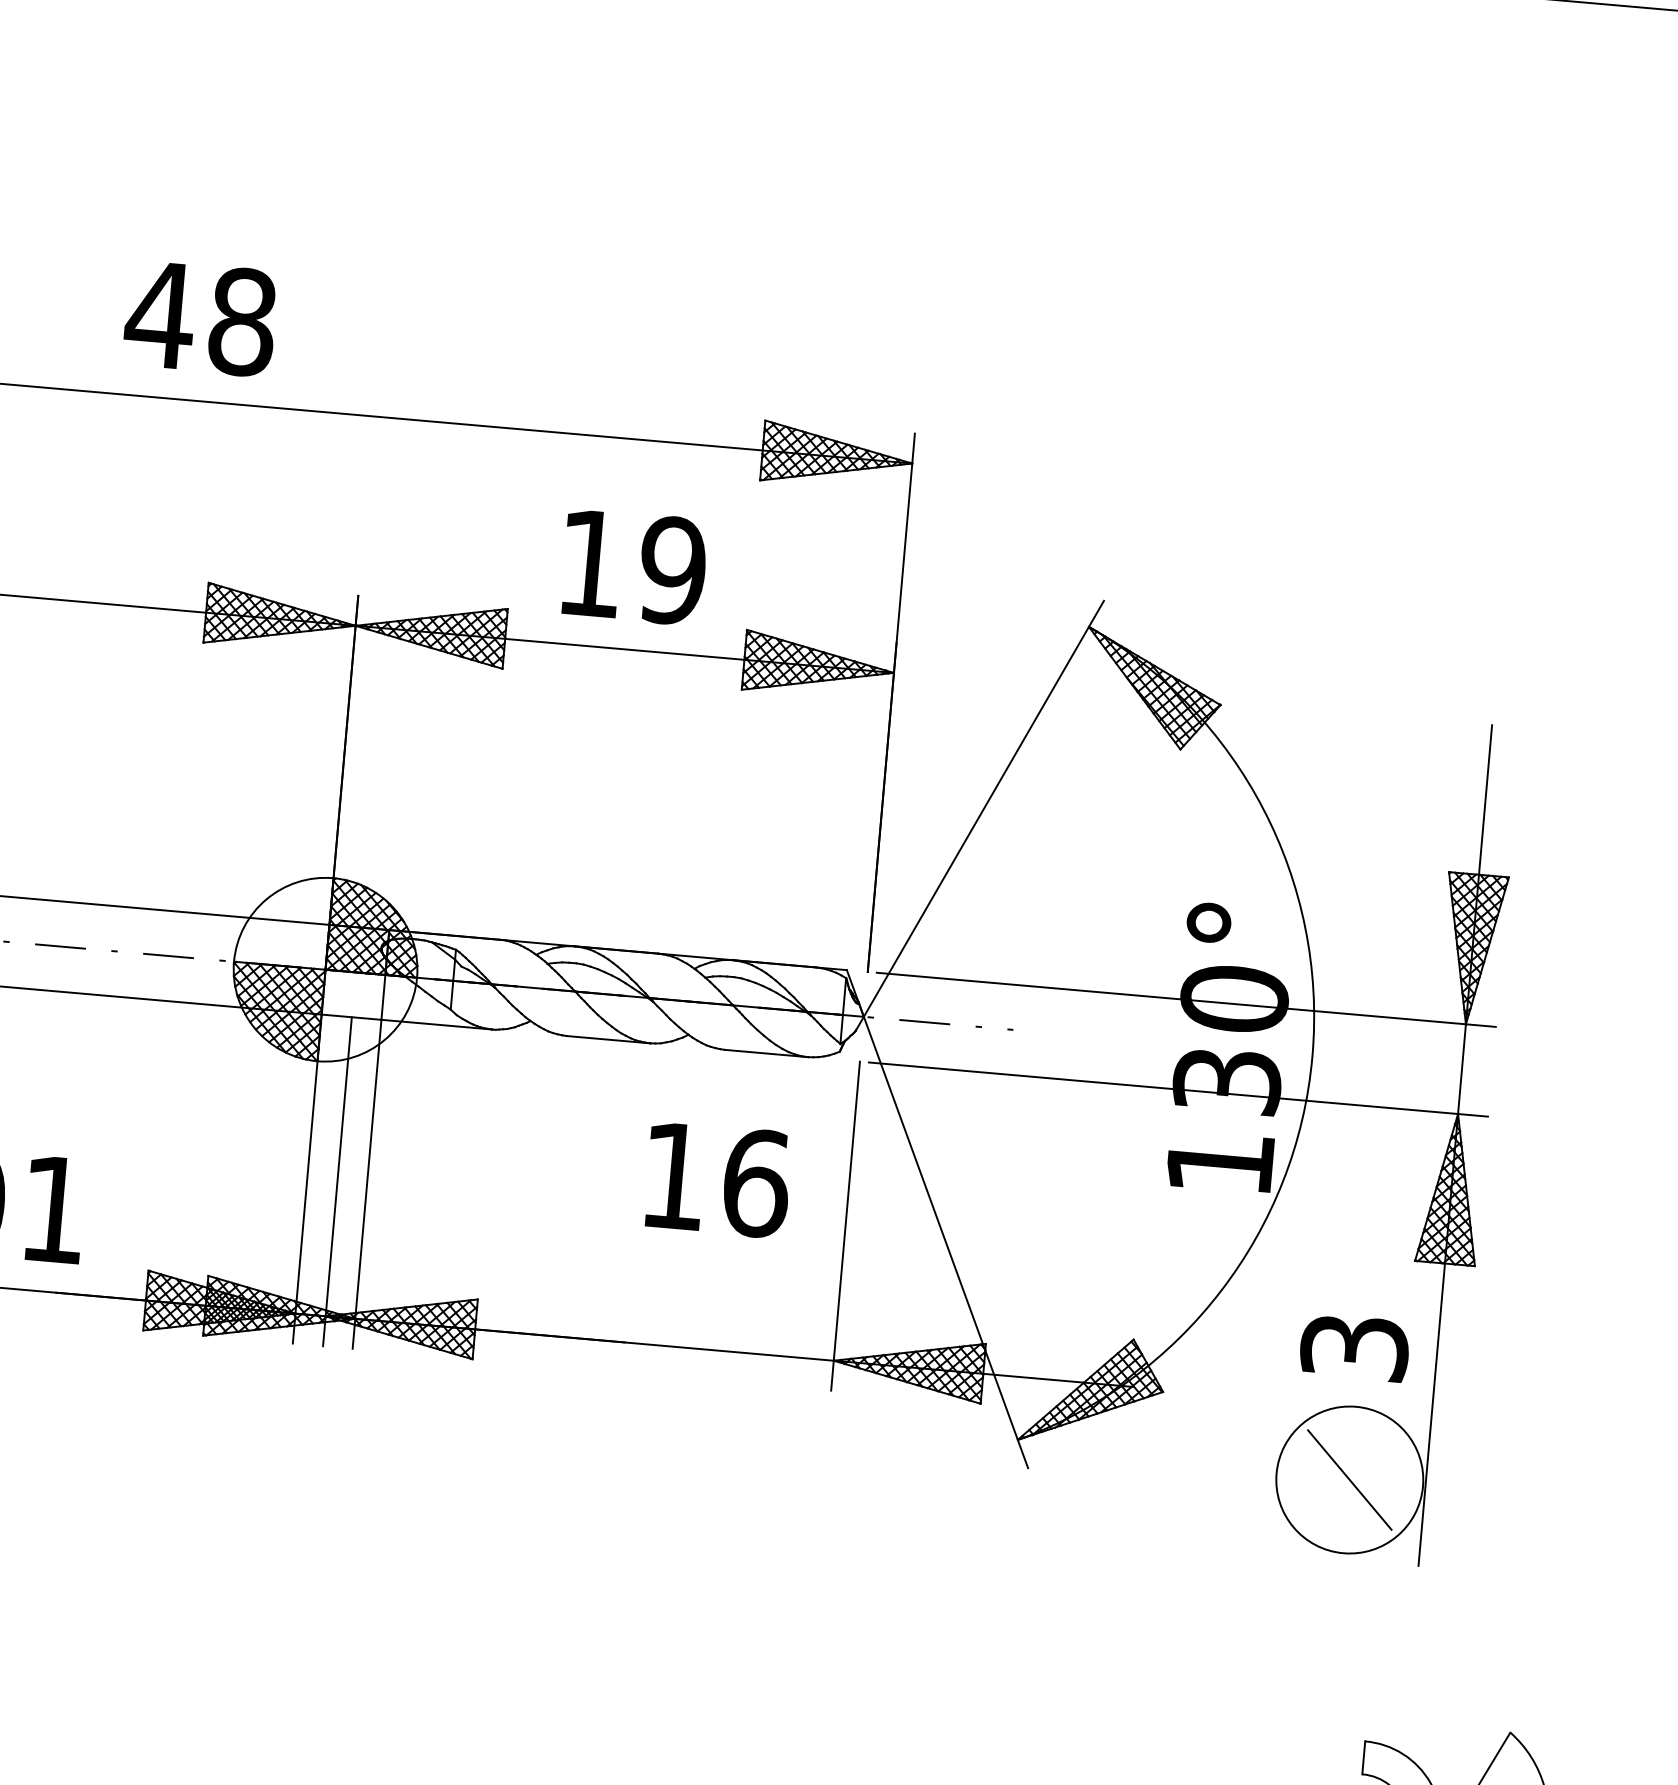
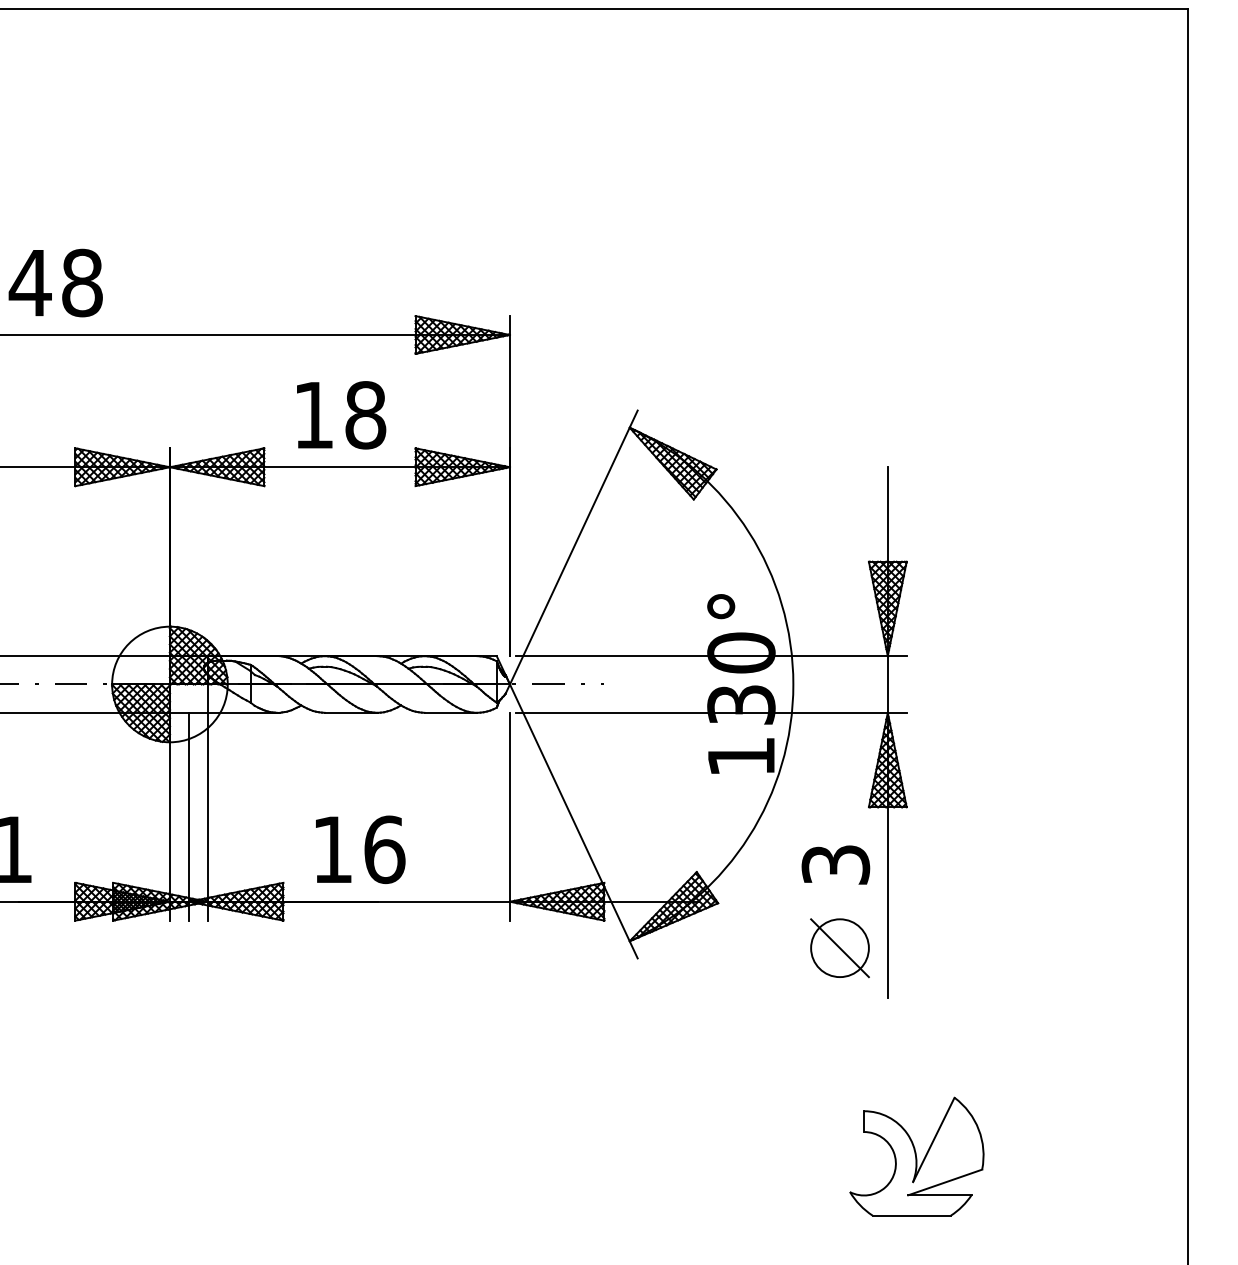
text: (672, 570) -> (365, 415), 19 -> 18
text: (718, 1179) -> (360, 849), moved
circle: (1348, 1480) -> (839, 948), size x0.62

